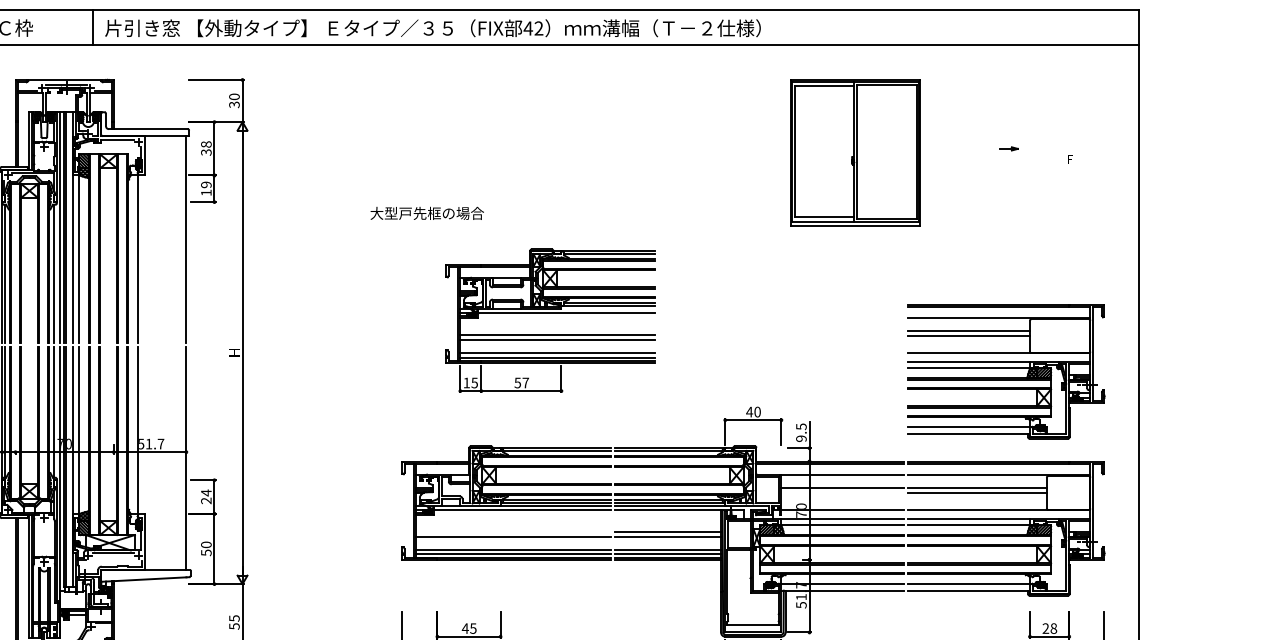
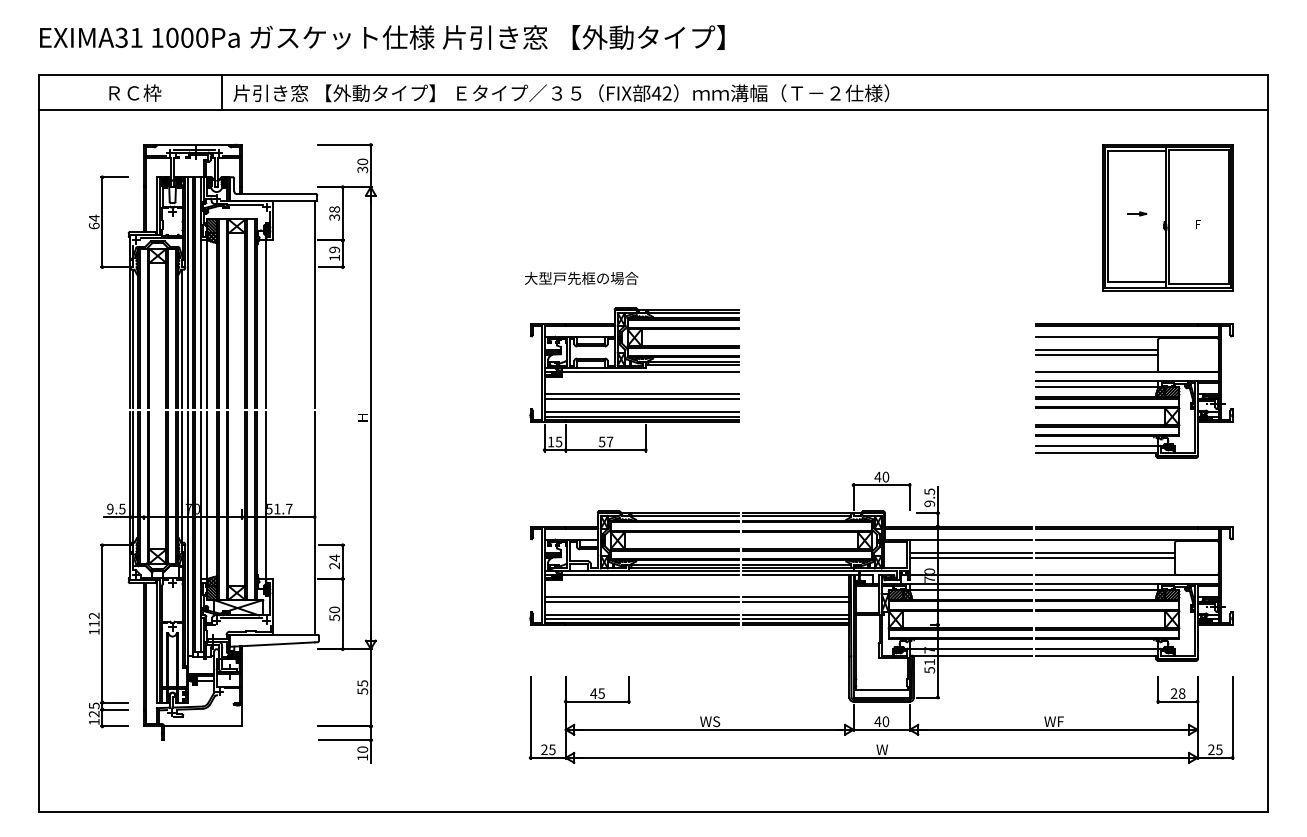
part: (855, 152) -> (1167, 217), moved
text: (427, 212) -> (581, 277), moved
part: (550, 313) -> (634, 372), moved
part: (1006, 371) -> (1134, 390), moved
line: (842, 492) -> (970, 557), added
line: (513, 532) -> (641, 597), added

